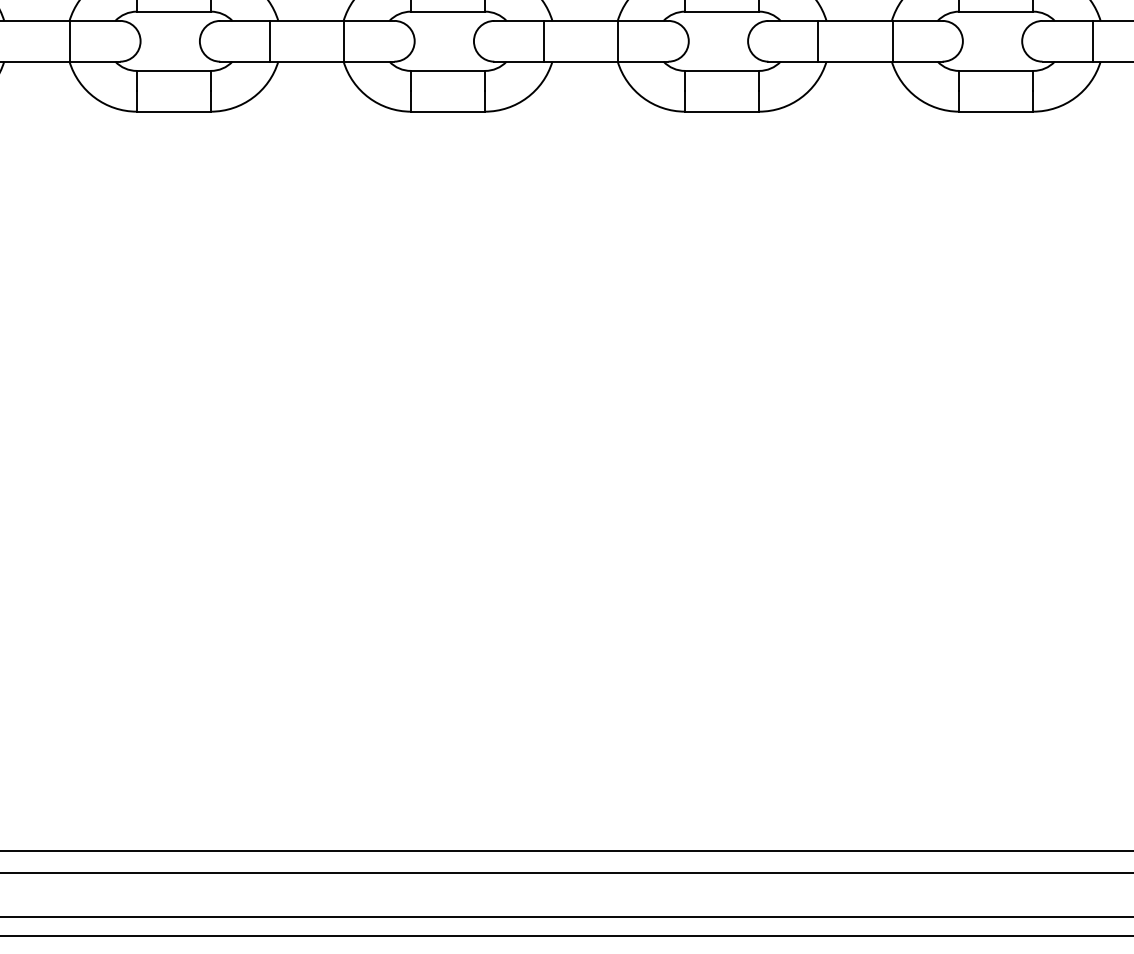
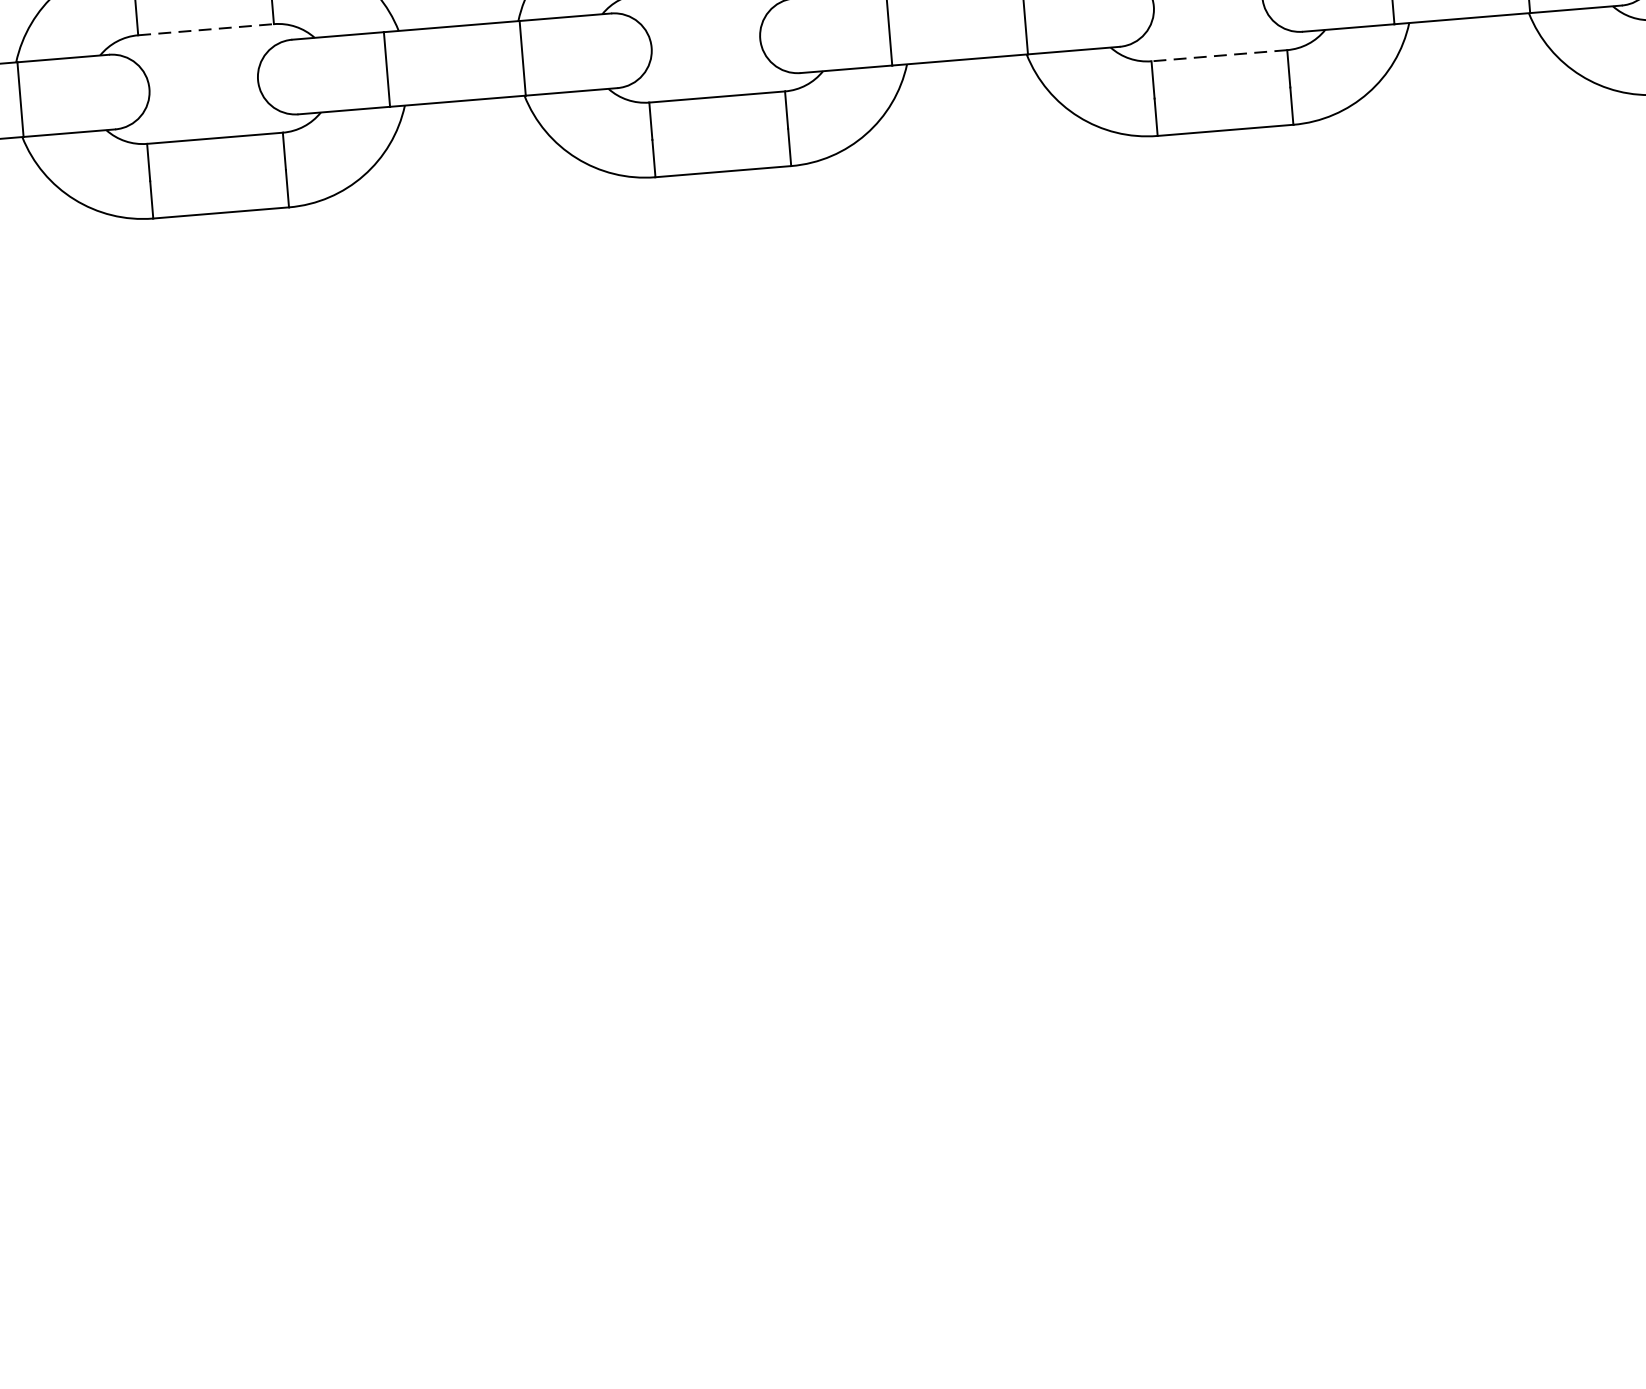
line: (174, 11) -> (207, 29), solid -> dashed
line: (721, 70) -> (1218, 55), solid -> dashed

